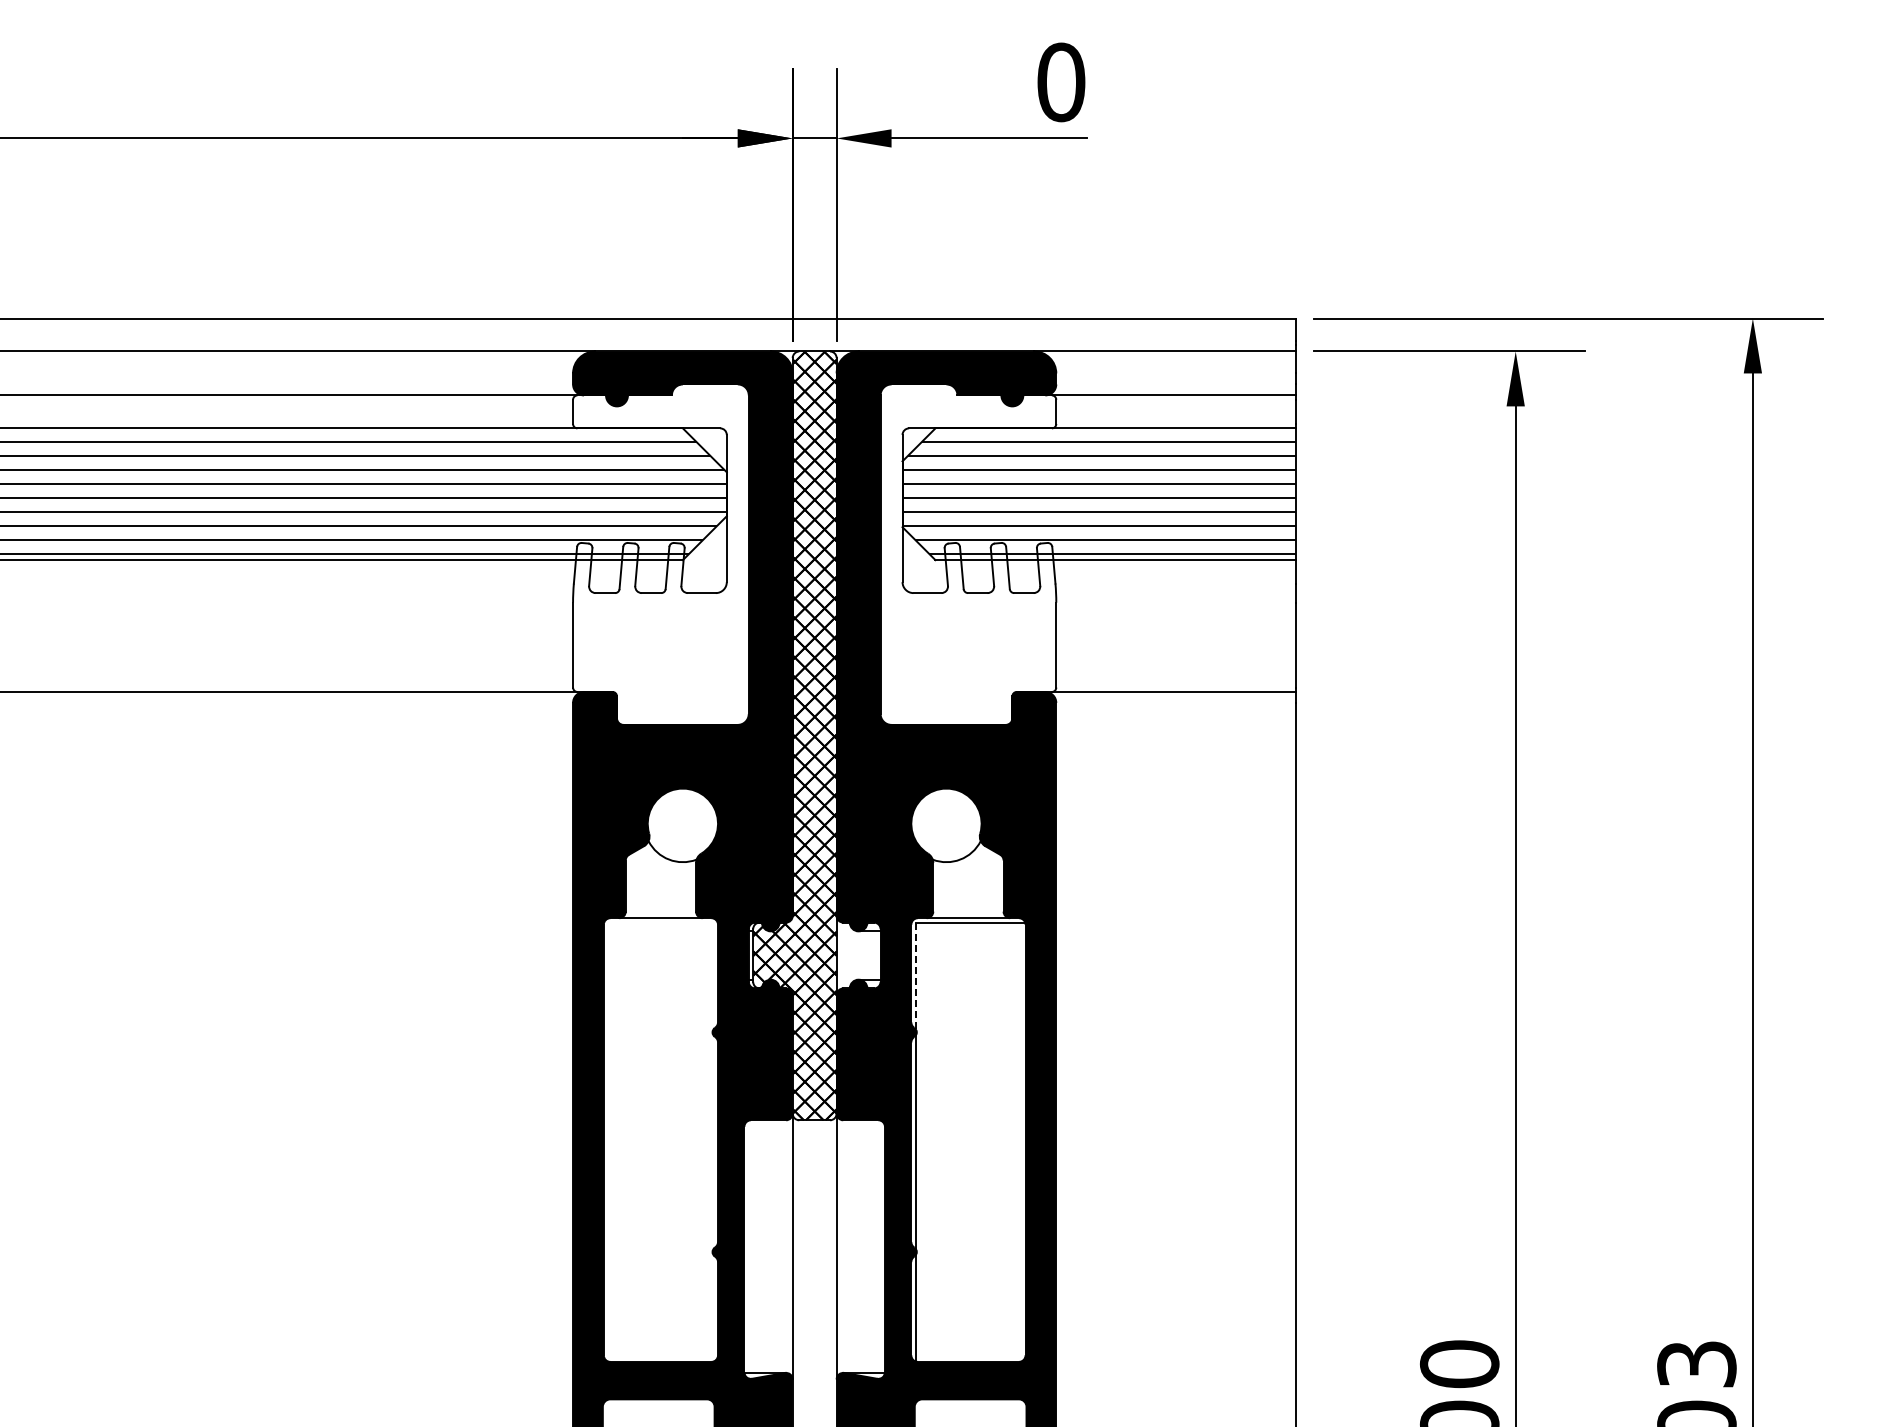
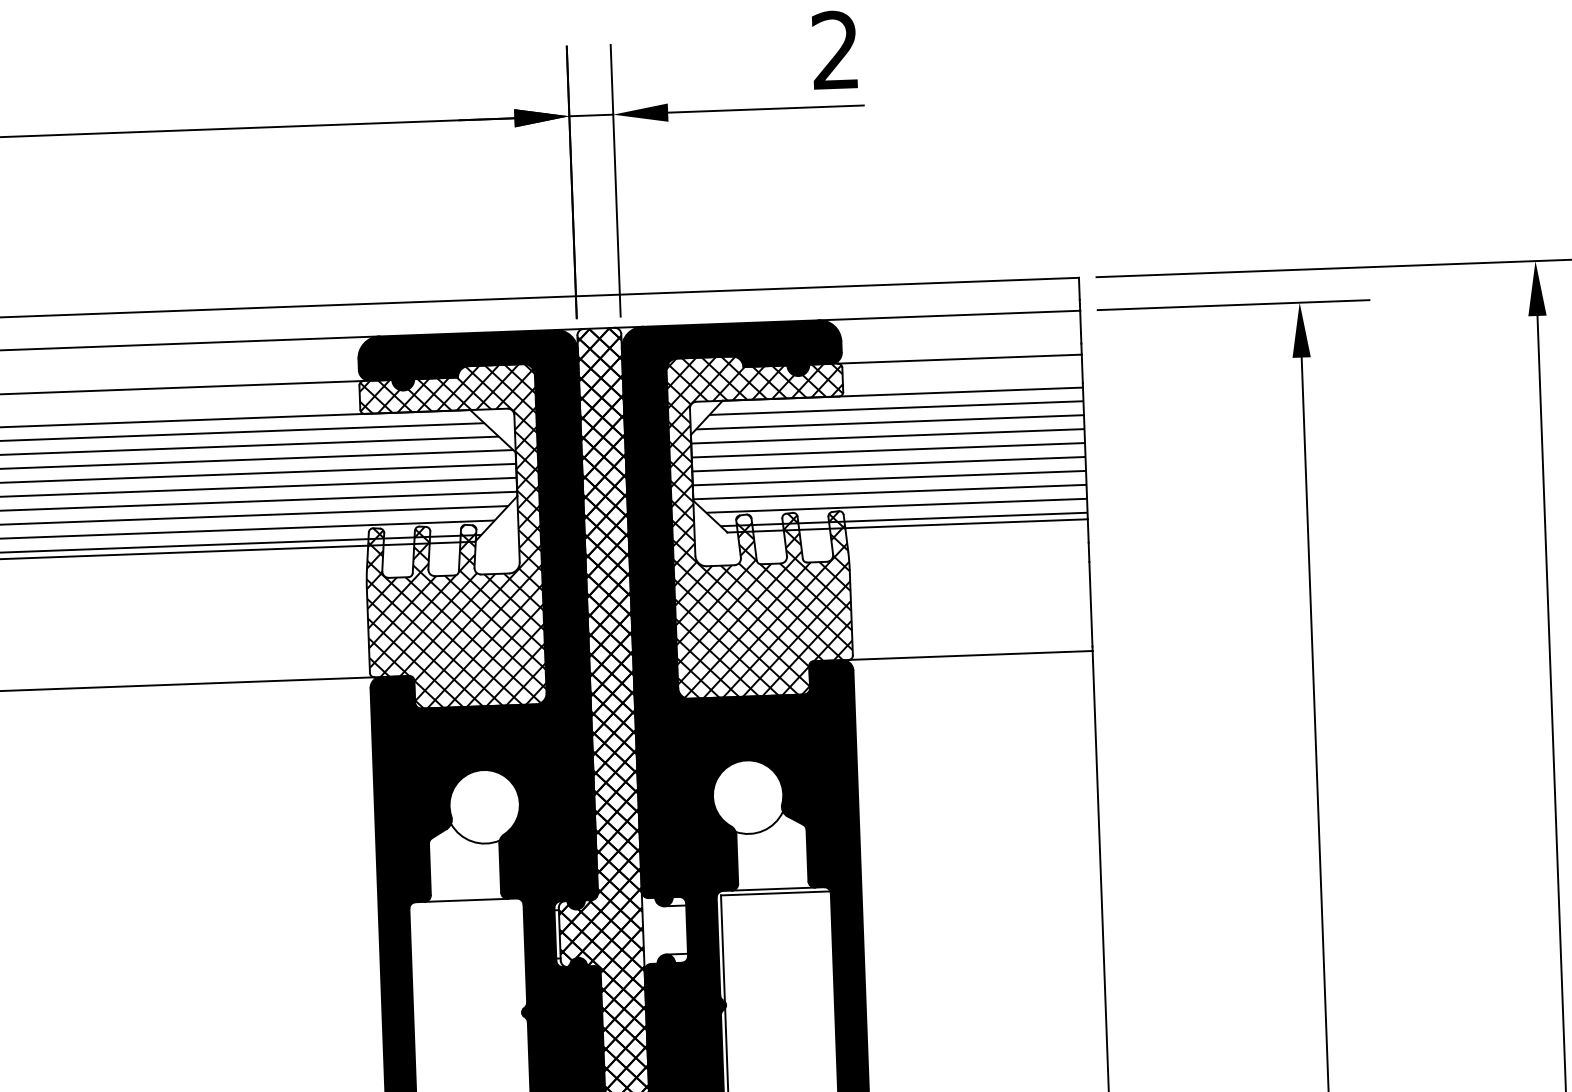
text: (1061, 82) -> (835, 50), 0 -> 2
hatch: (660, 554) -> (452, 536), added
hatch: (968, 554) -> (760, 525), added
line: (915, 975) -> (722, 948), dashed -> solid

